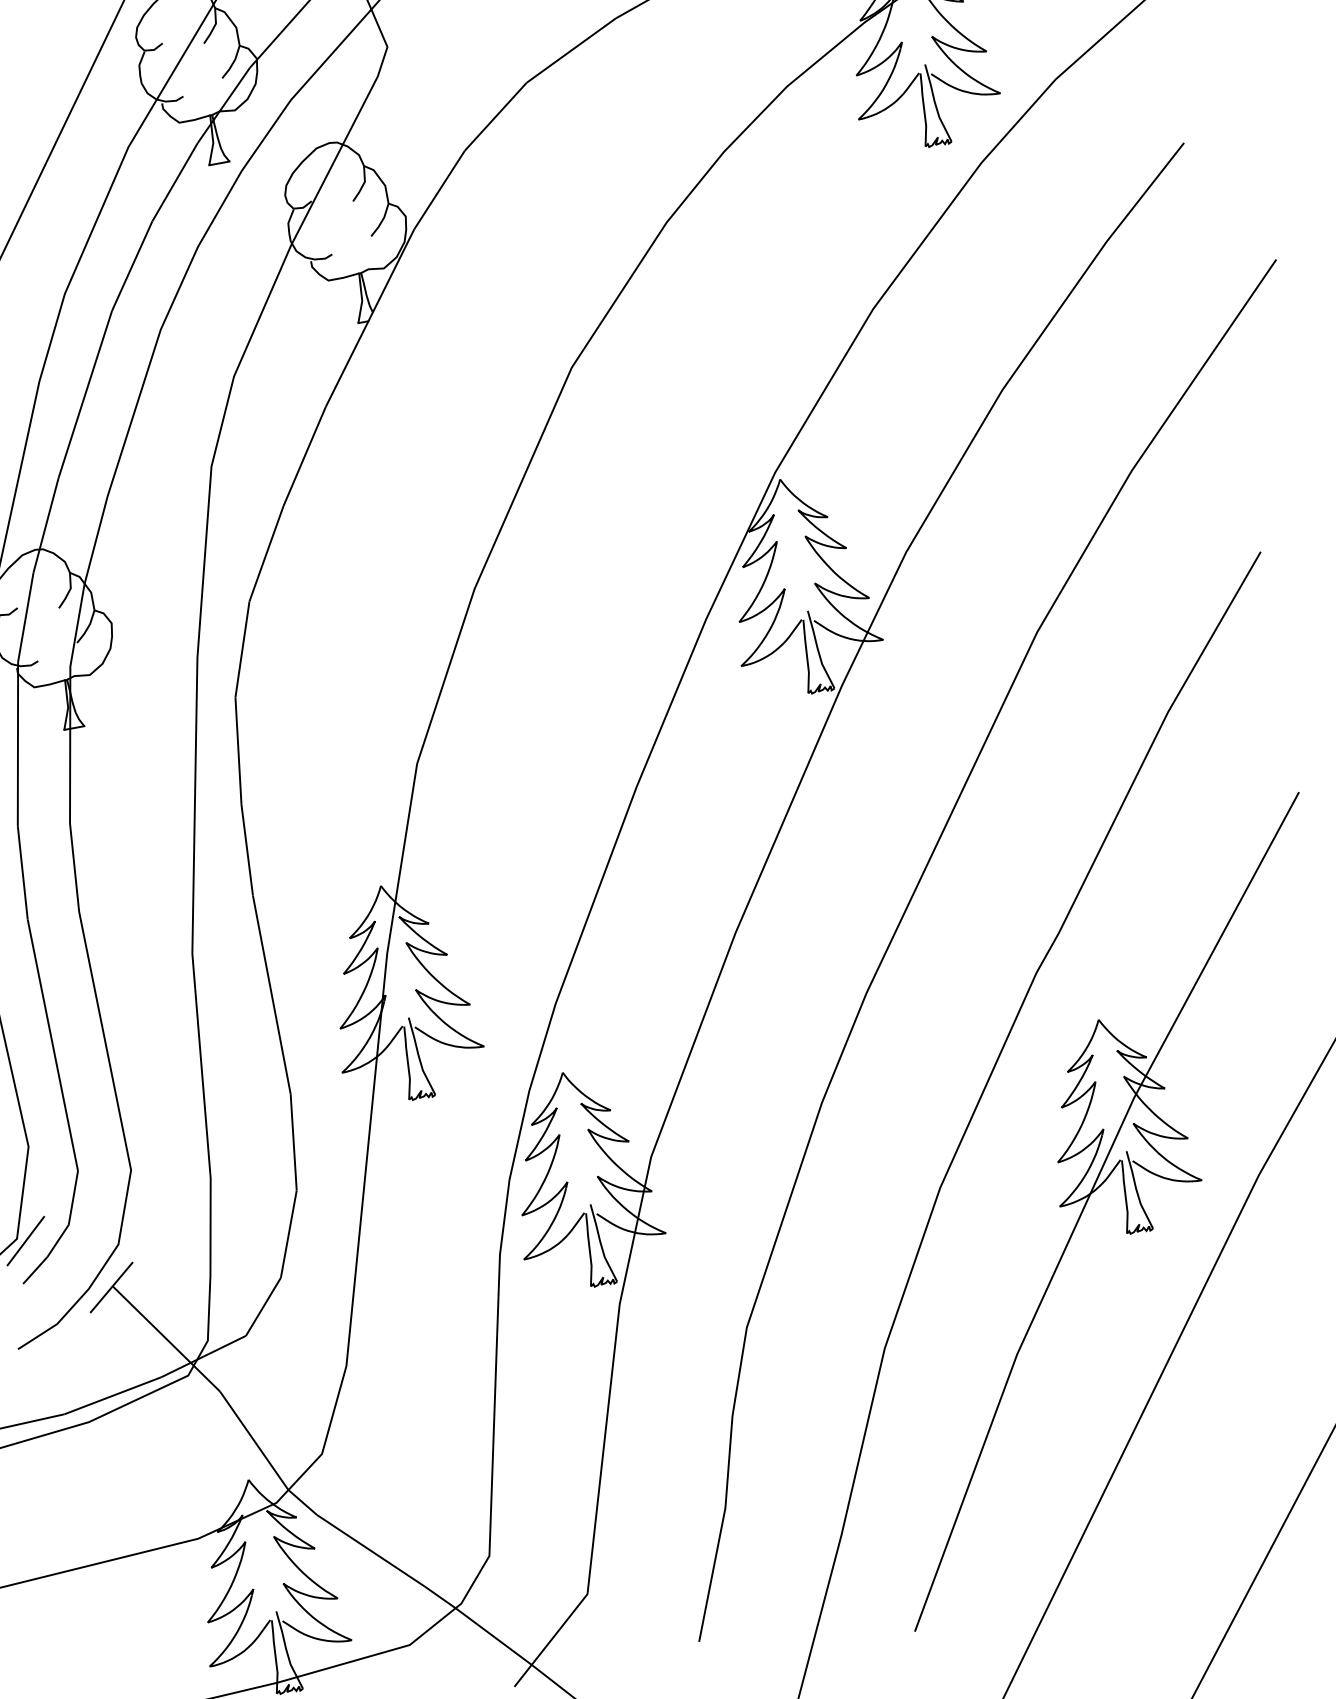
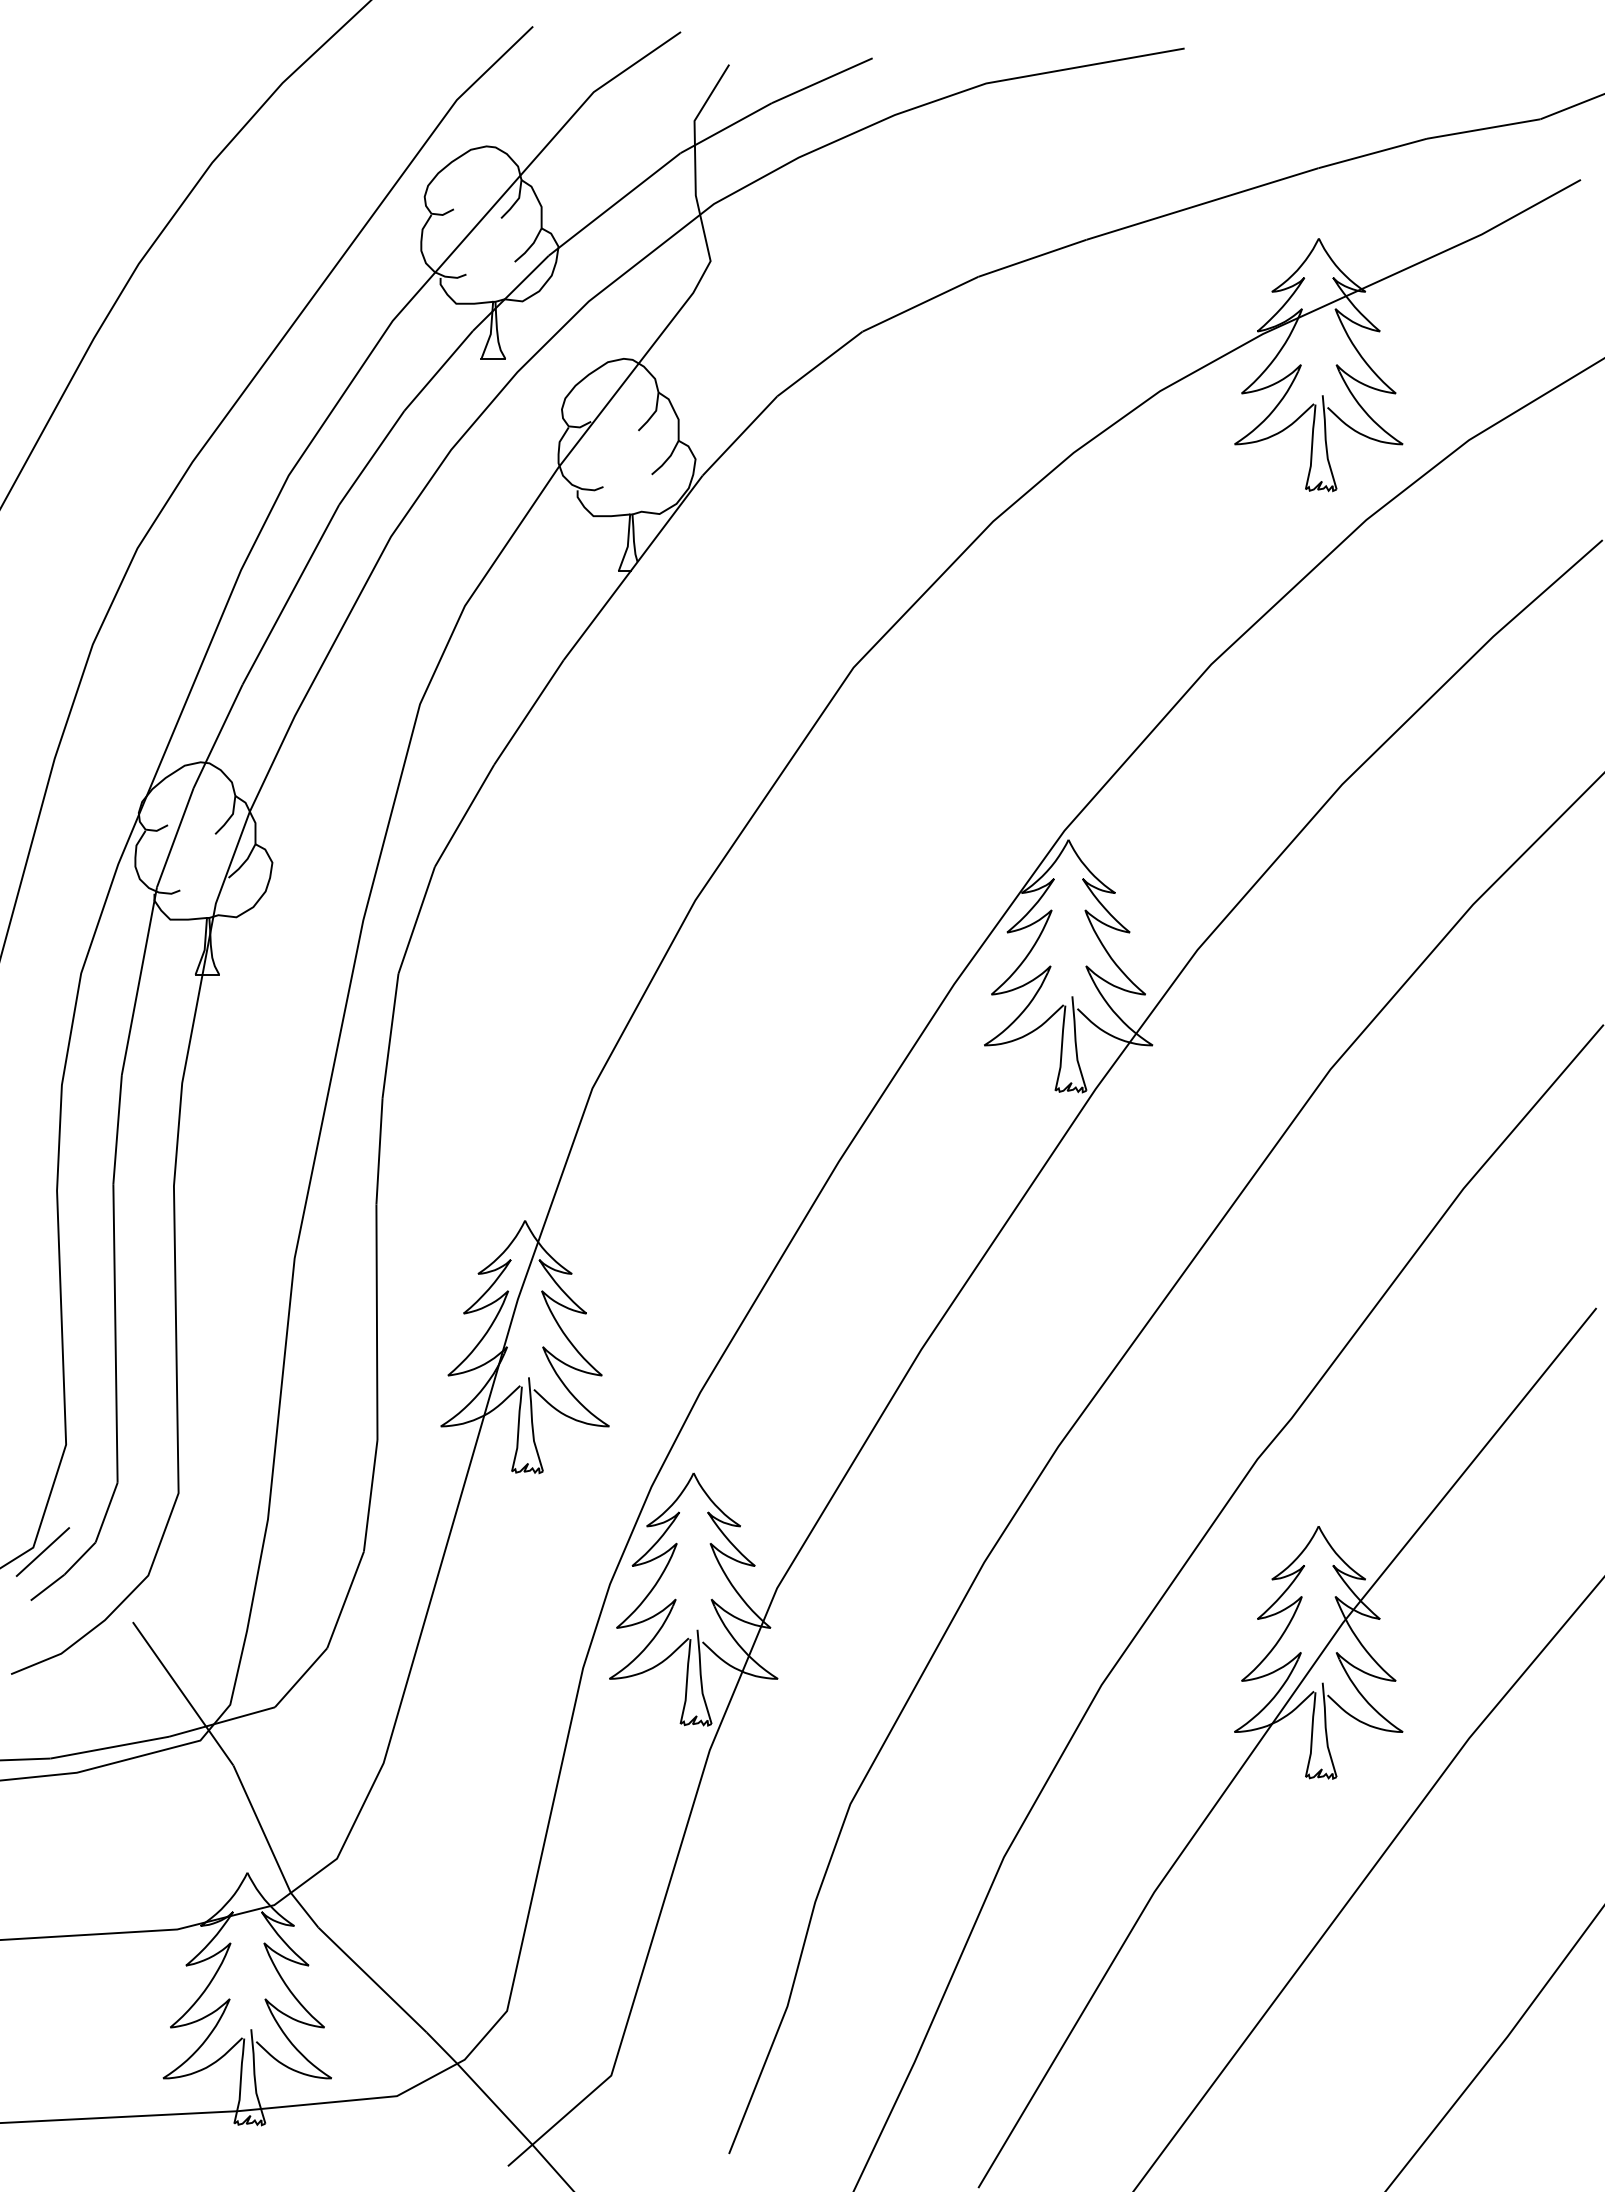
line: (111, 1287) -> (131, 1623), removed

